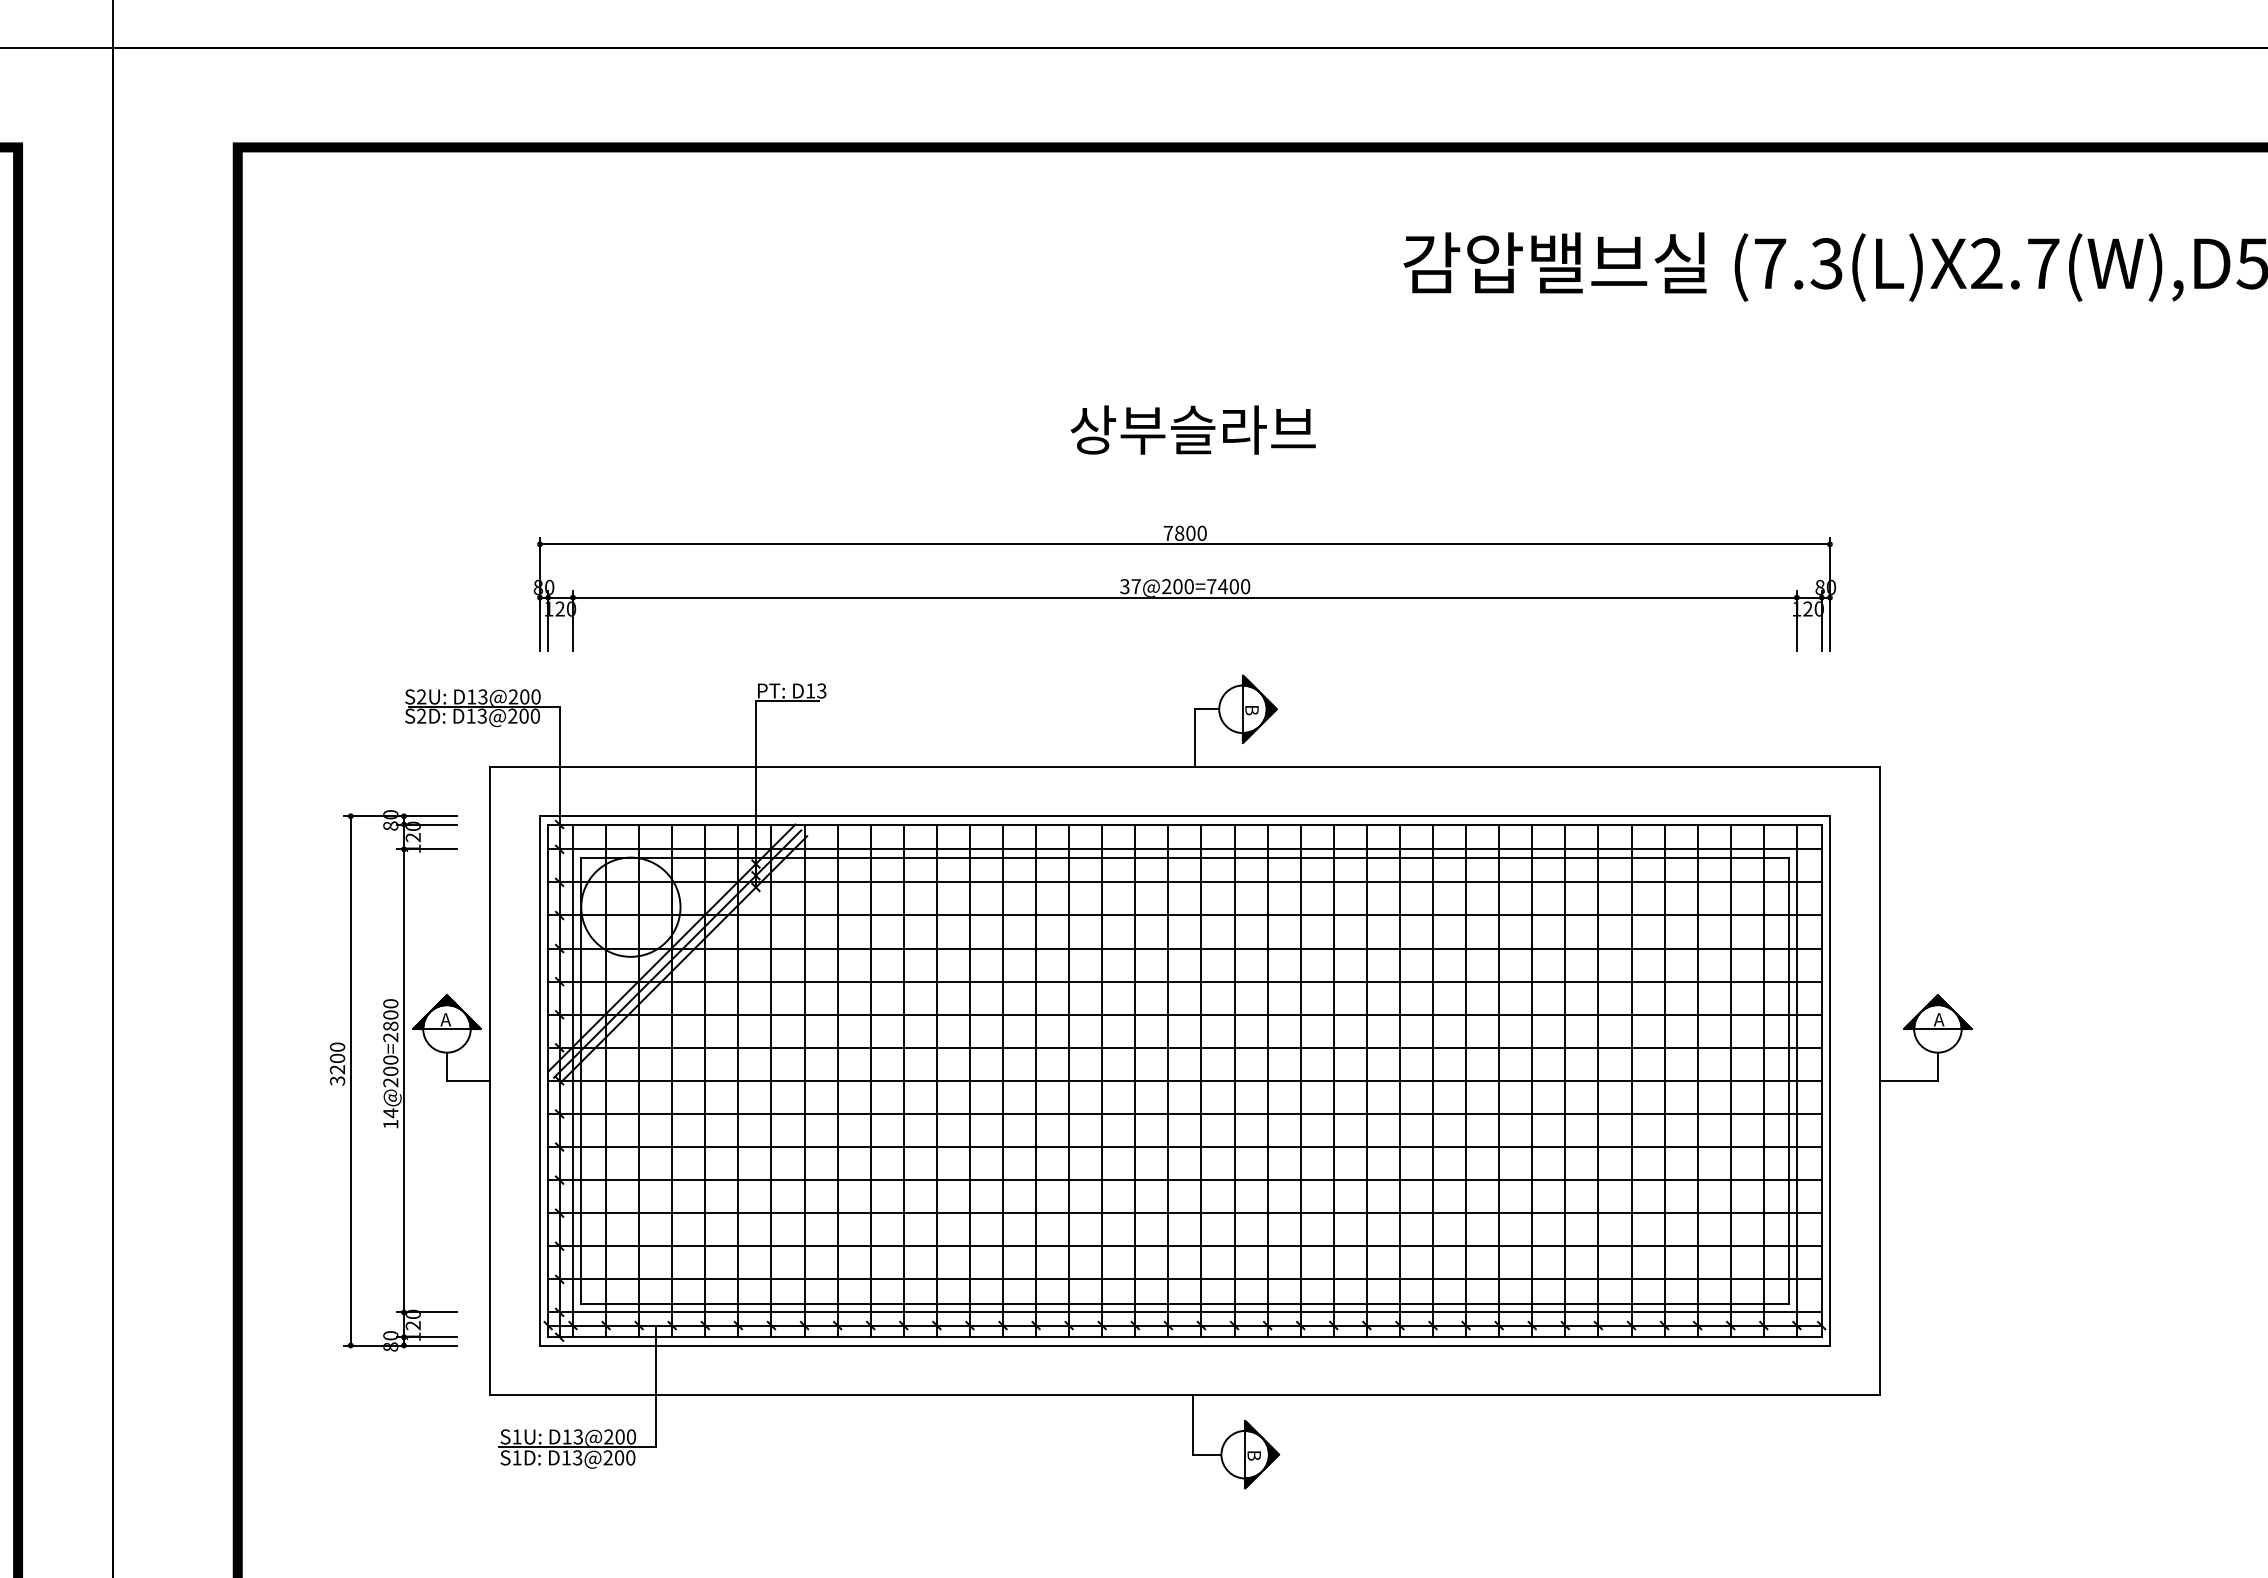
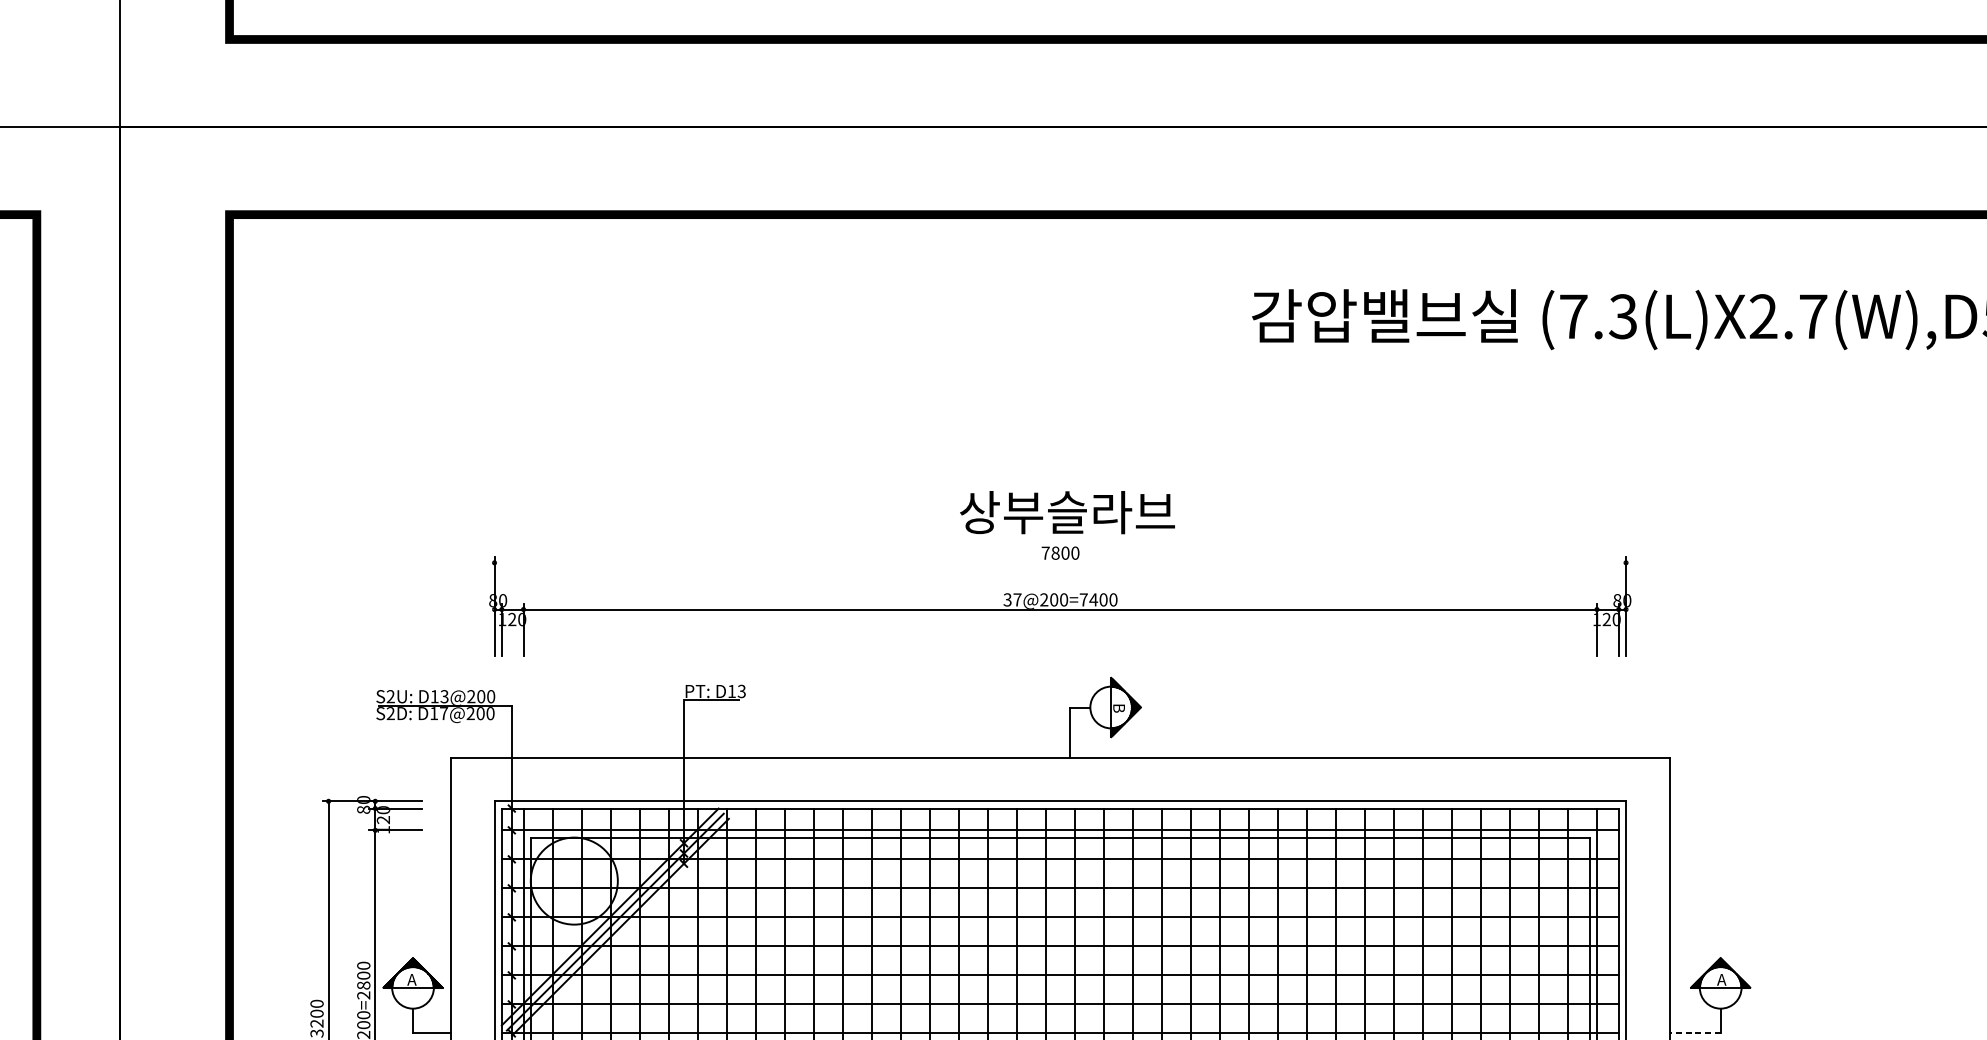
text: (1192, 429) -> (1066, 512), moved
line: (1184, 544) -> (1059, 562), removed
text: (481, 715) -> (443, 712), D13@200 -> D17@200
line: (1908, 1080) -> (1694, 1033), solid -> dashed

